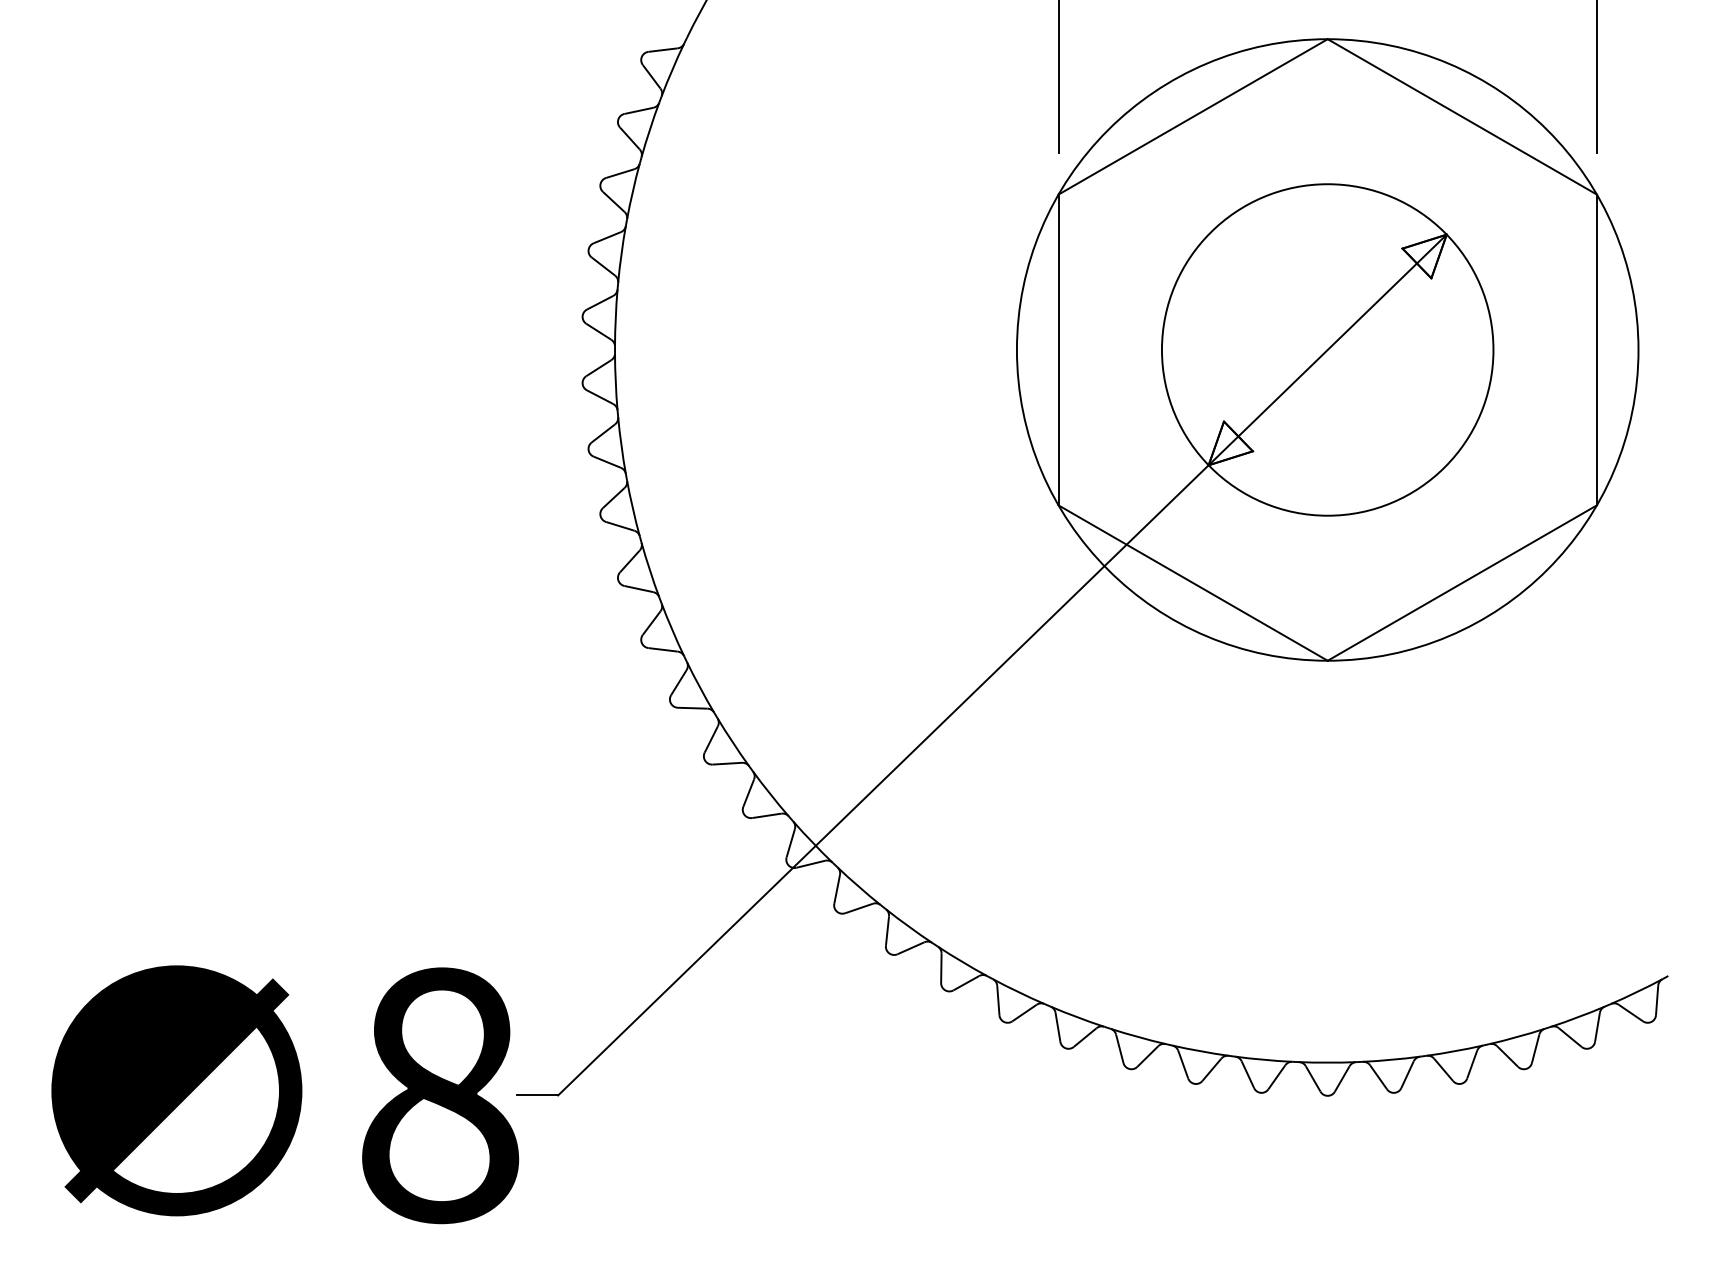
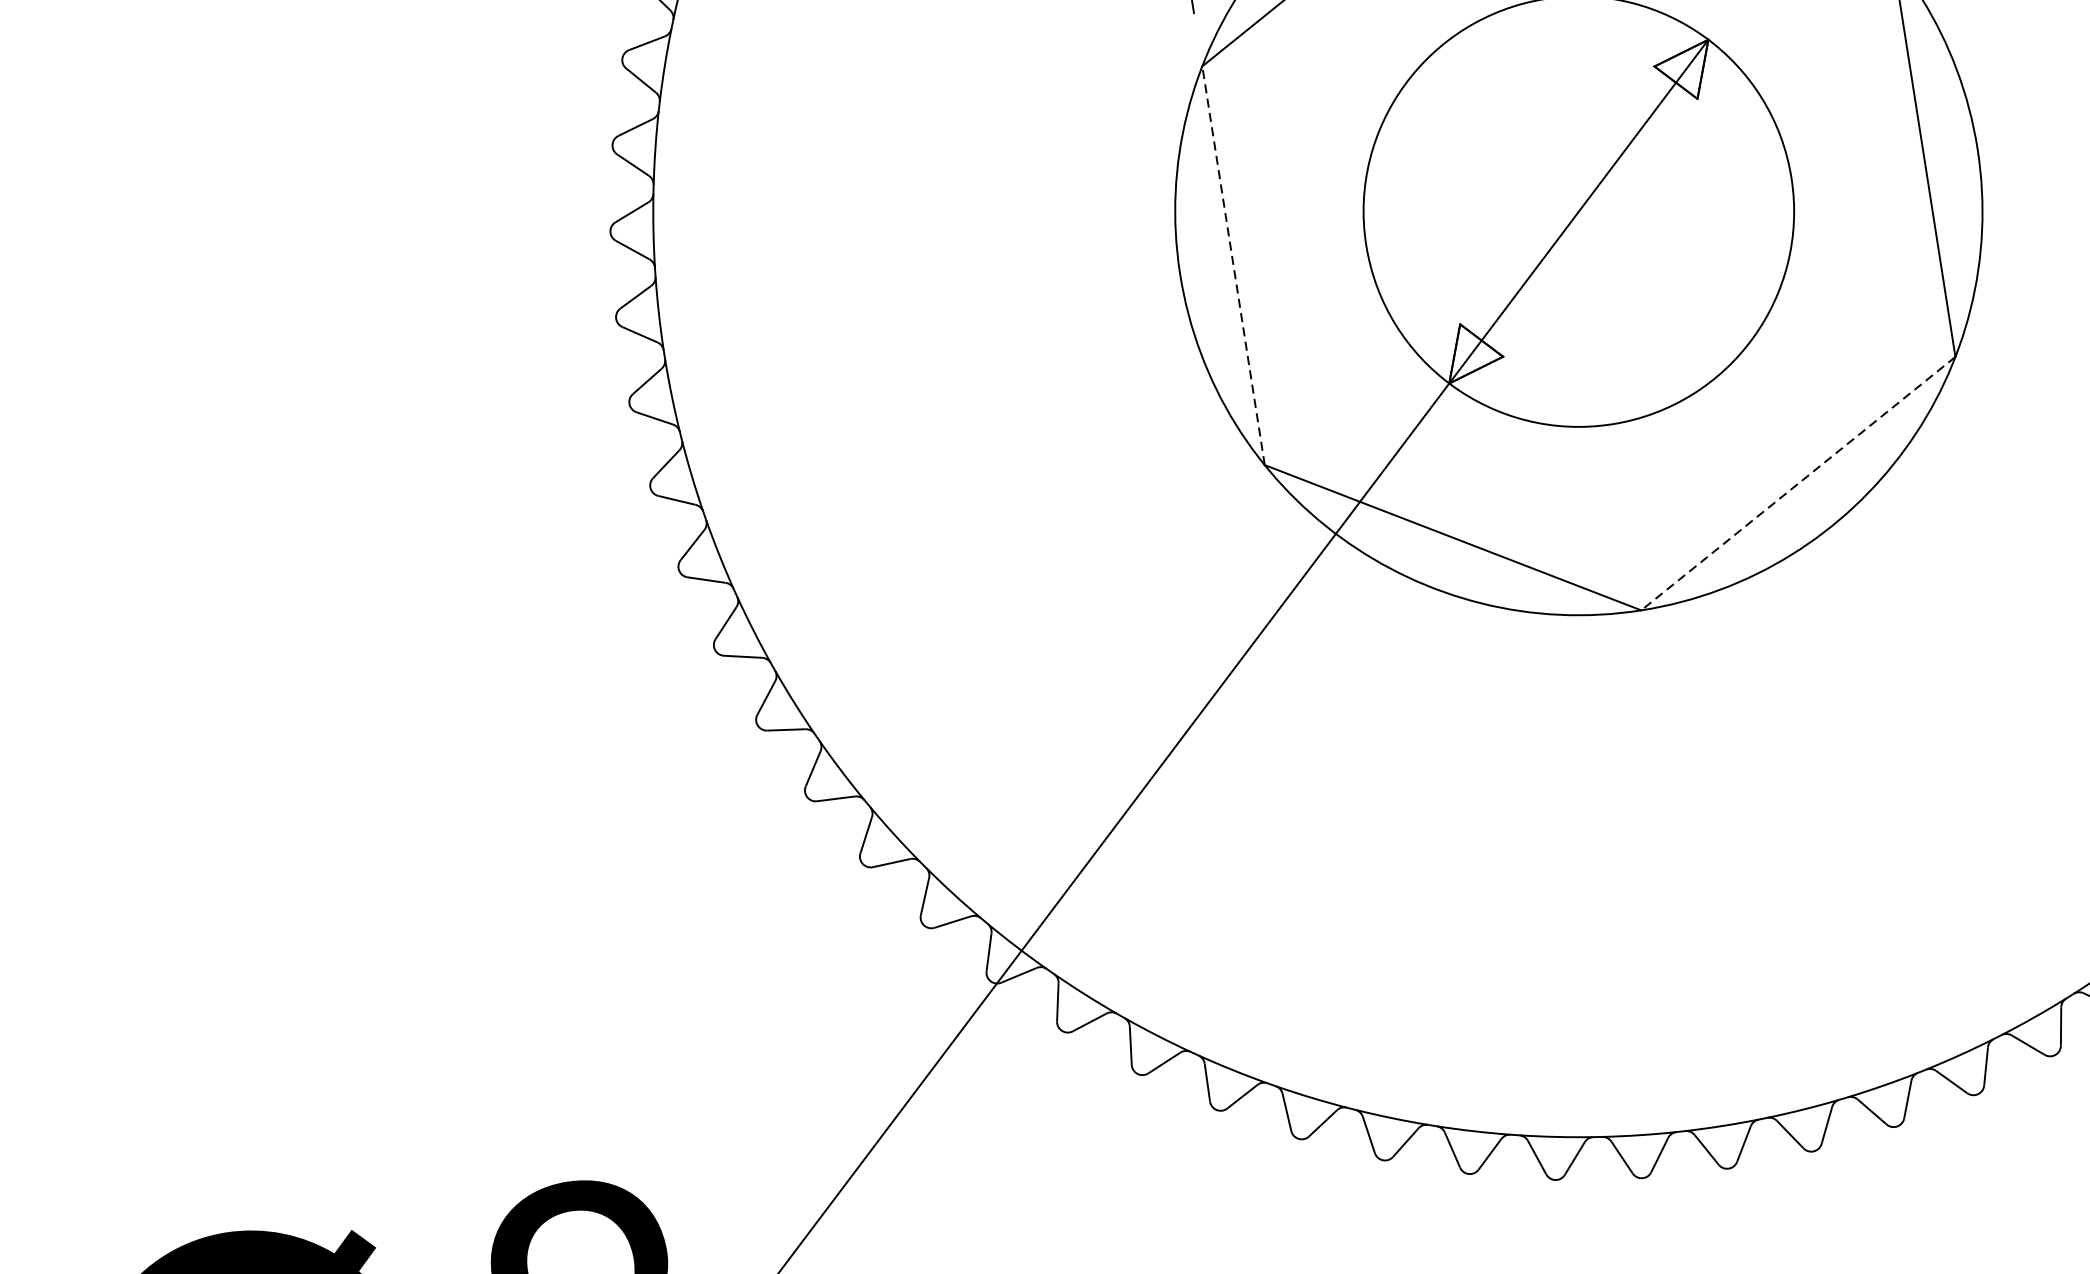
line: (1058, 349) -> (1233, 265), solid -> dashed
line: (1461, 583) -> (1797, 484), solid -> dashed

